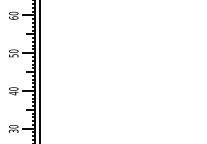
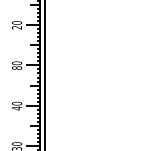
text: (13, 17) -> (16, 27), 60 -> 20
text: (13, 55) -> (16, 67), 50 -> 80

